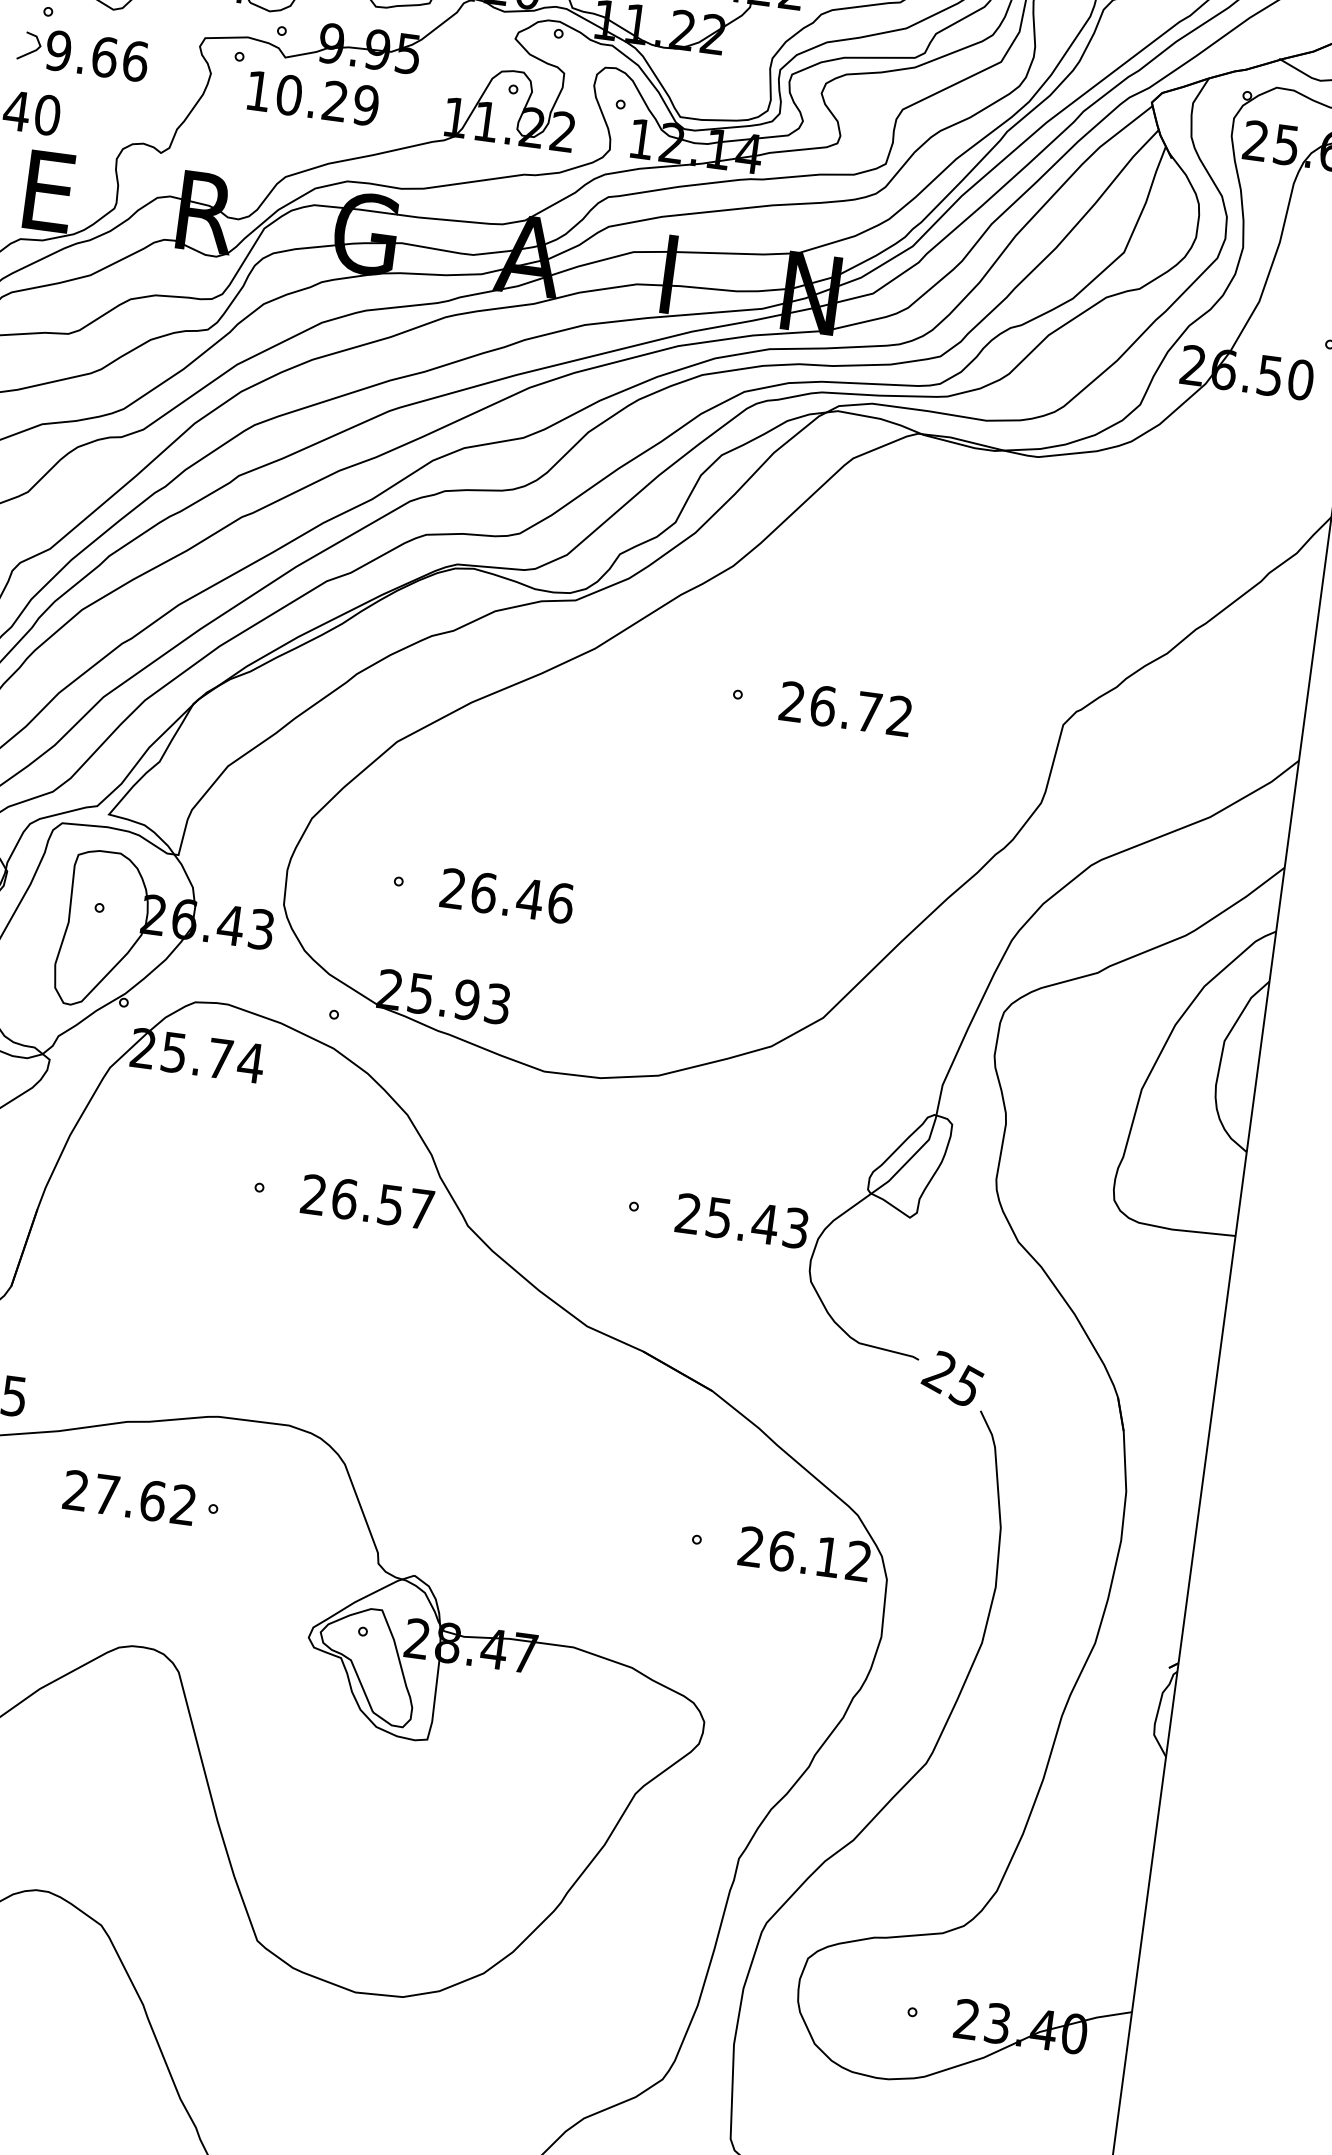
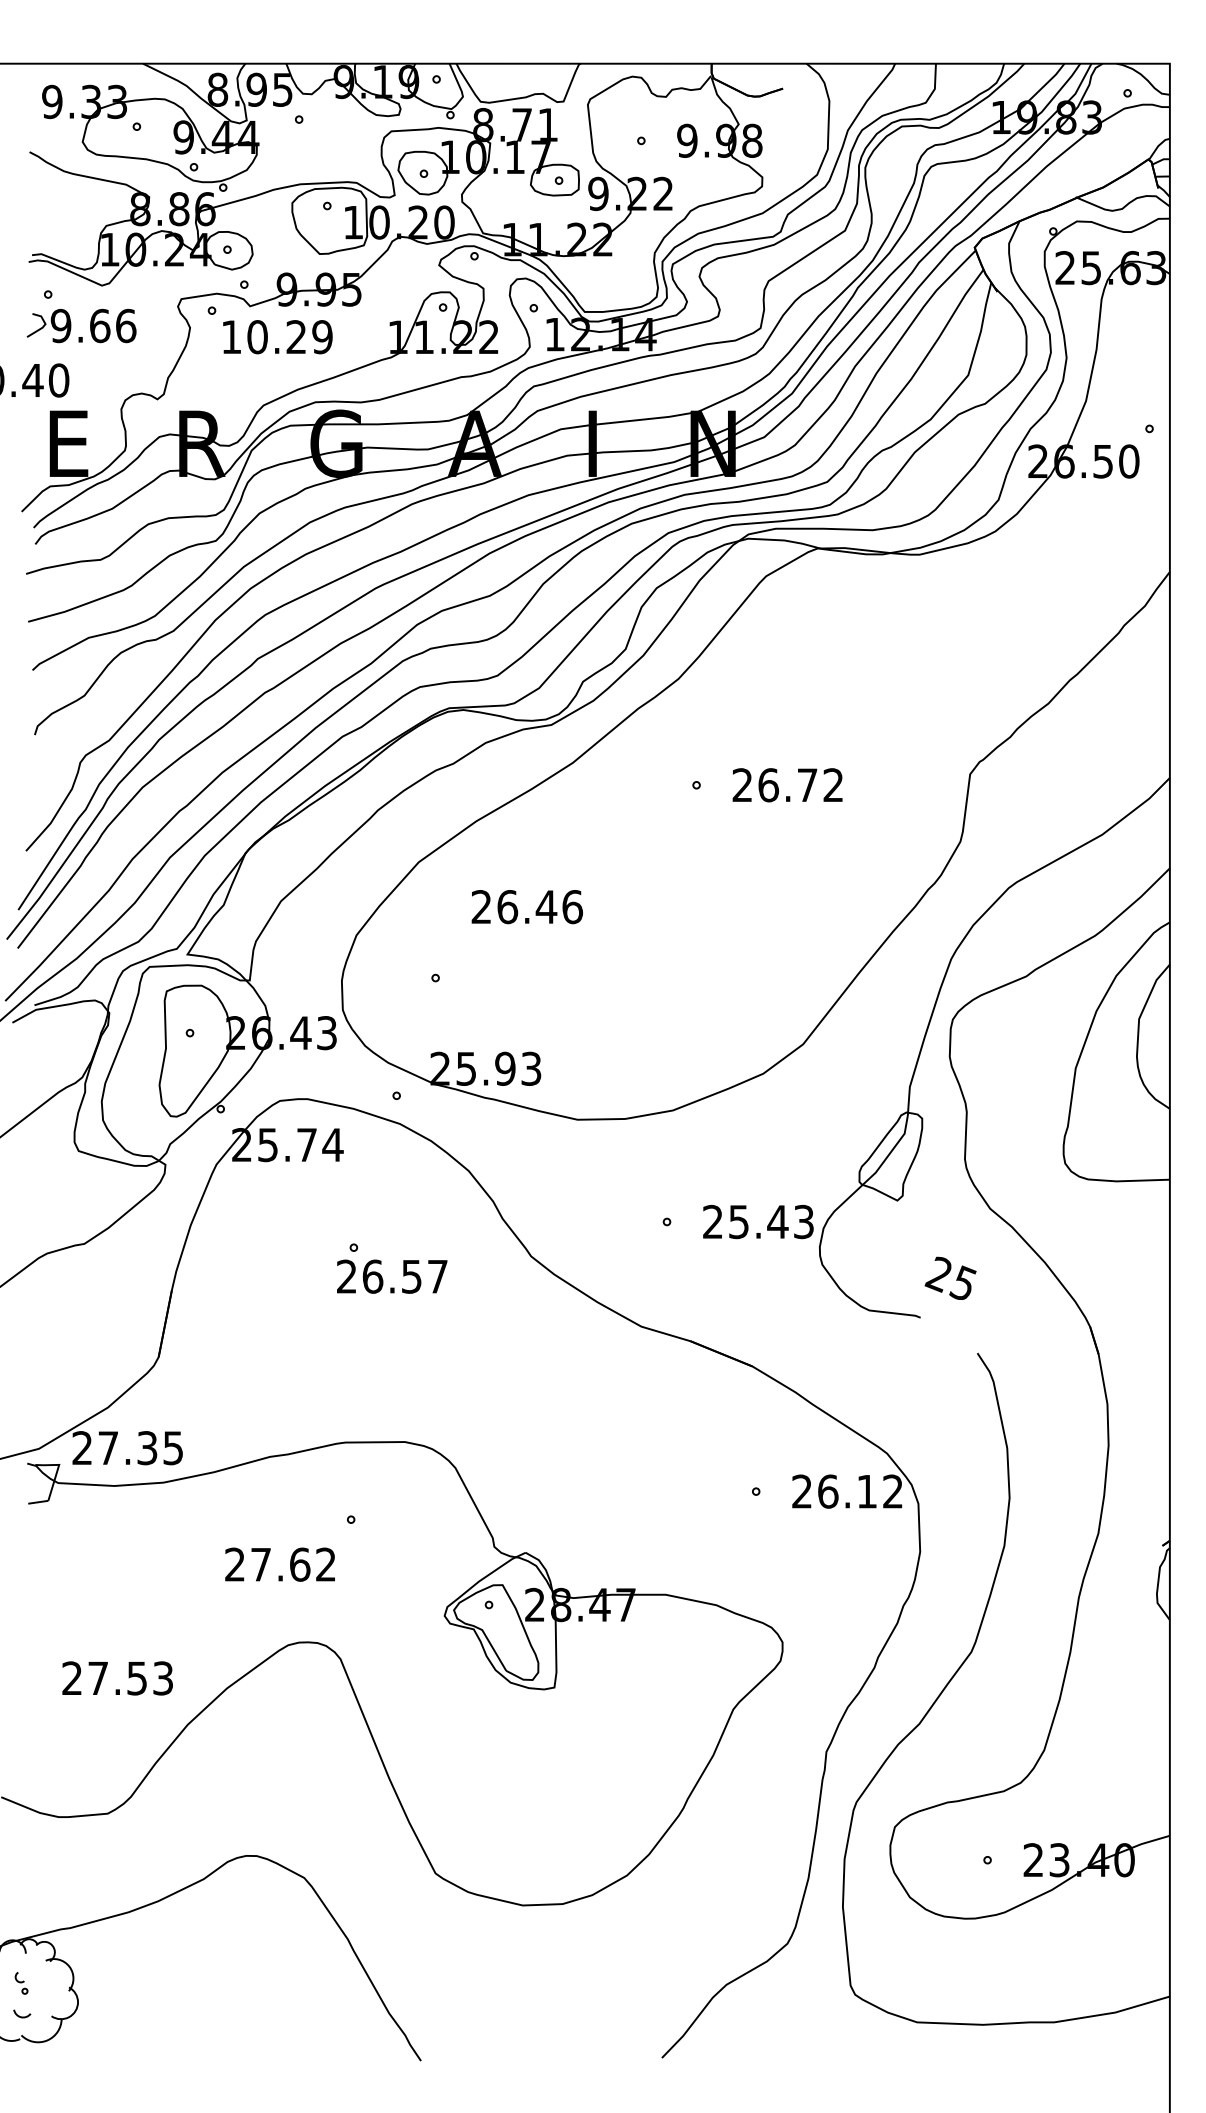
text: (506, 896) -> (526, 907), moved
text: (367, 1201) -> (392, 1276), moved
text: (952, 1377) -> (950, 1277), moved
text: (128, 1497) -> (279, 1564), moved

